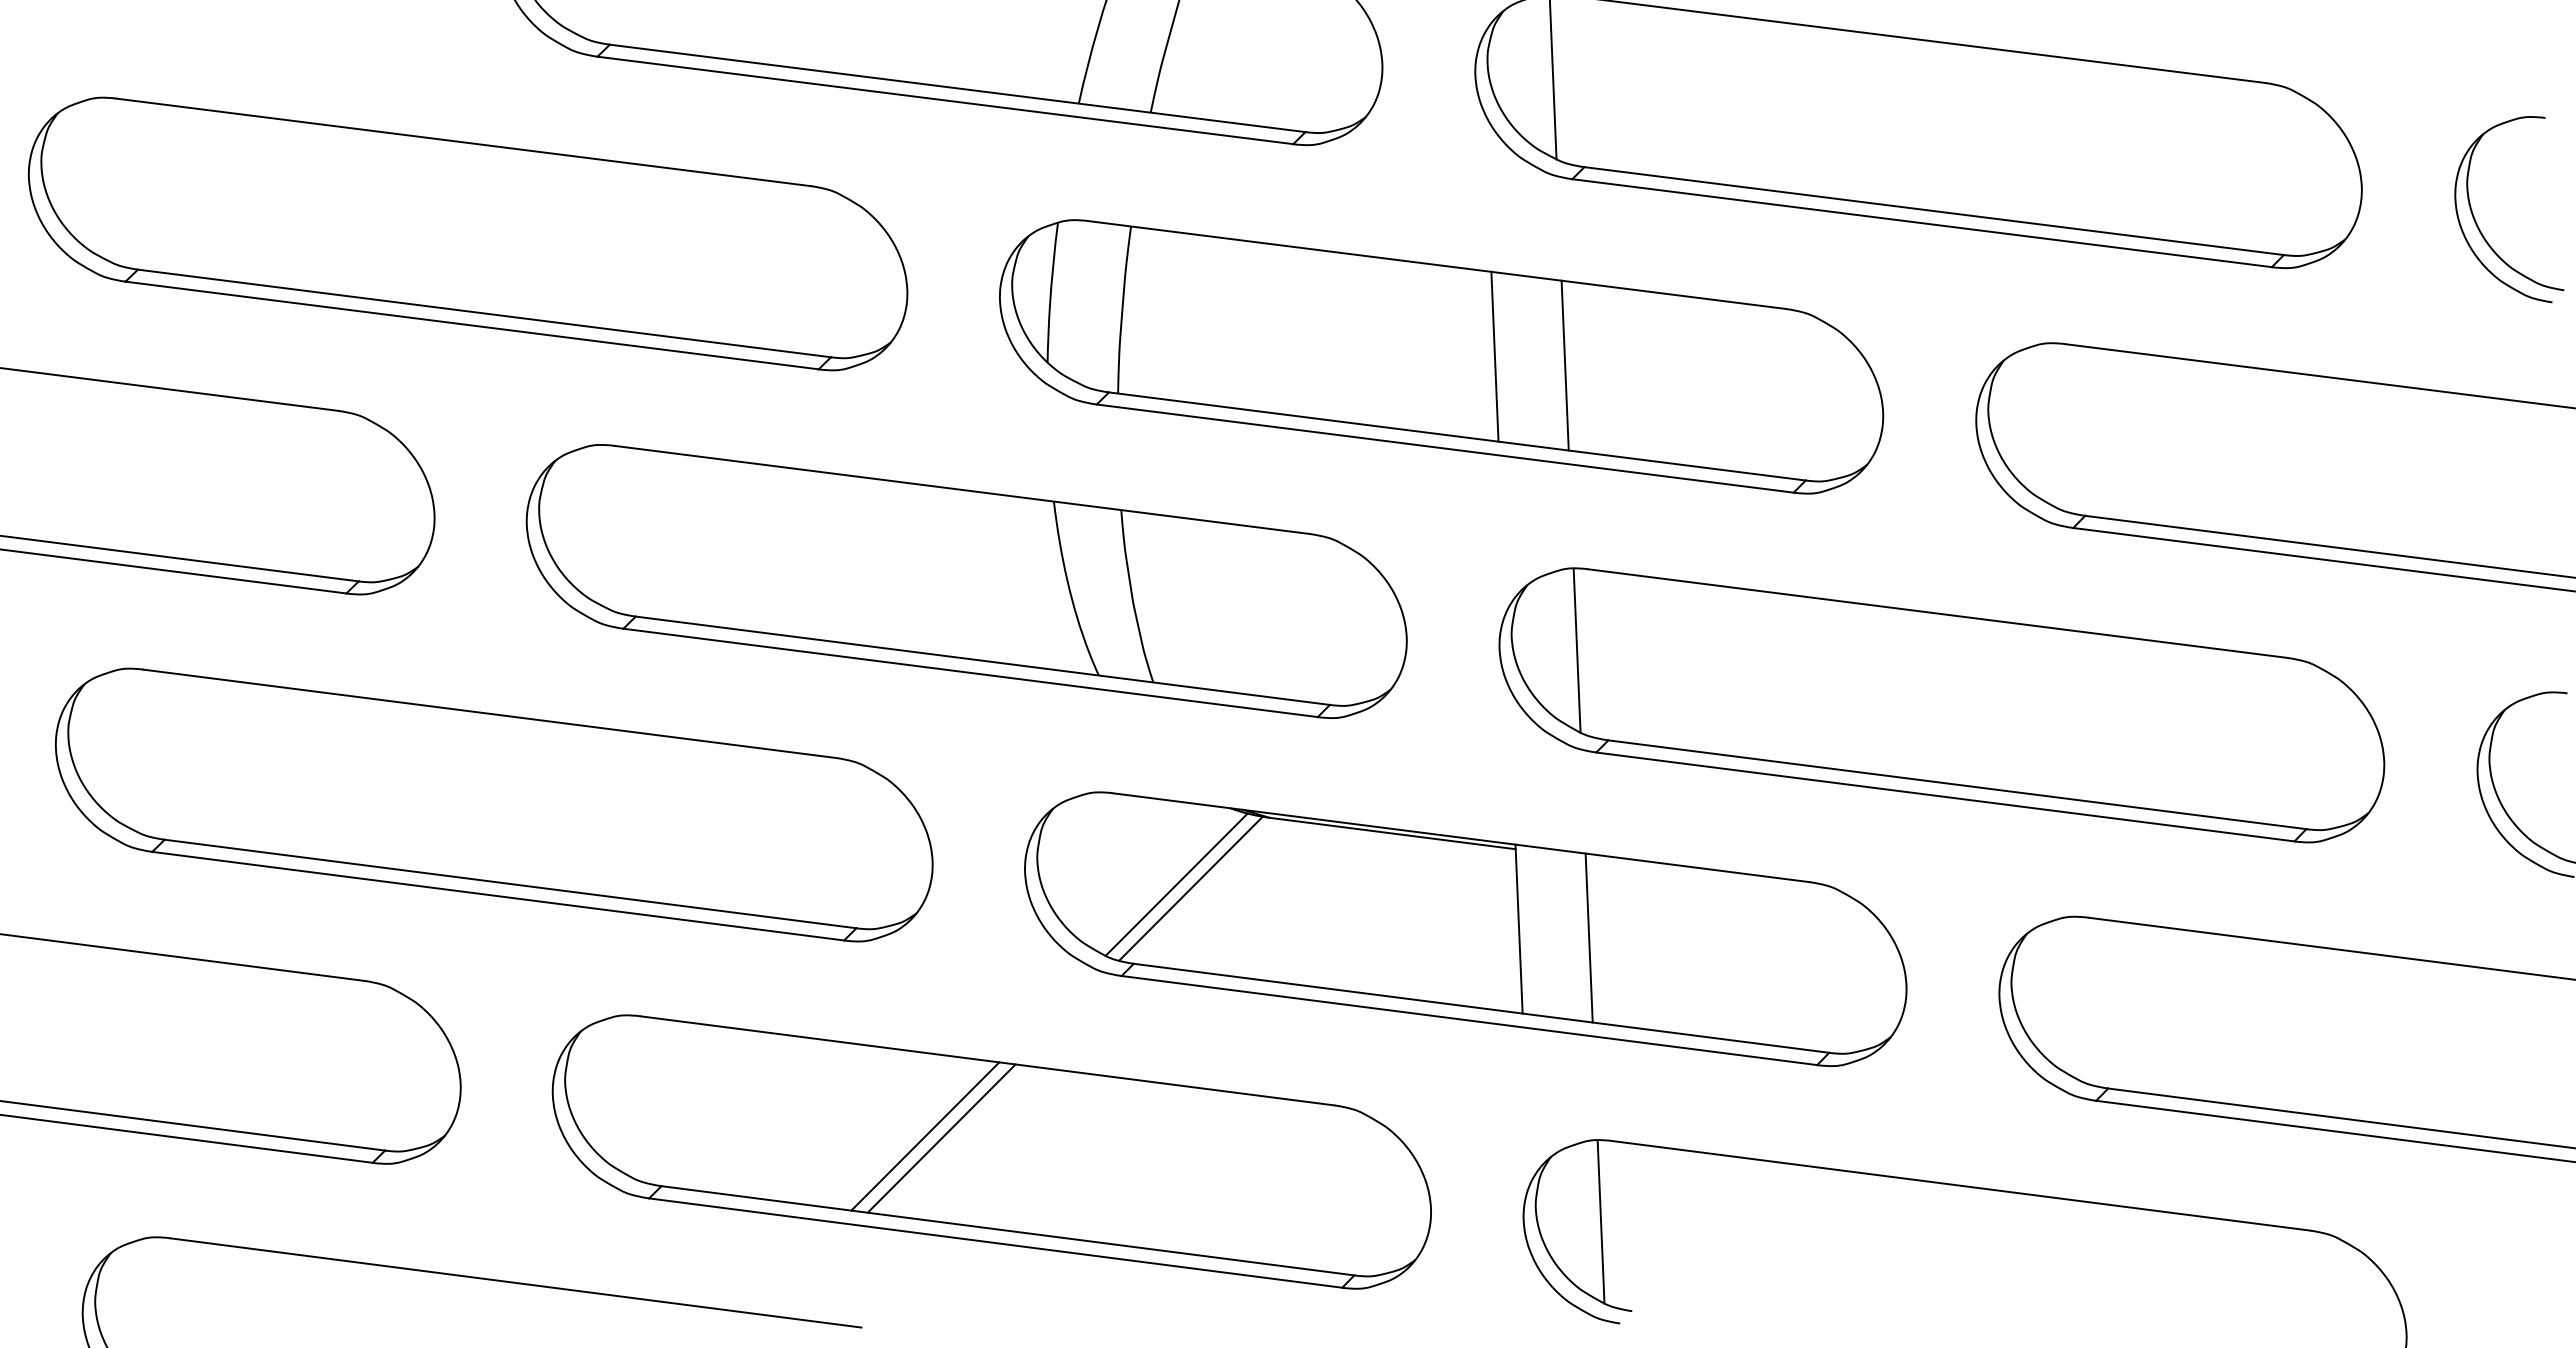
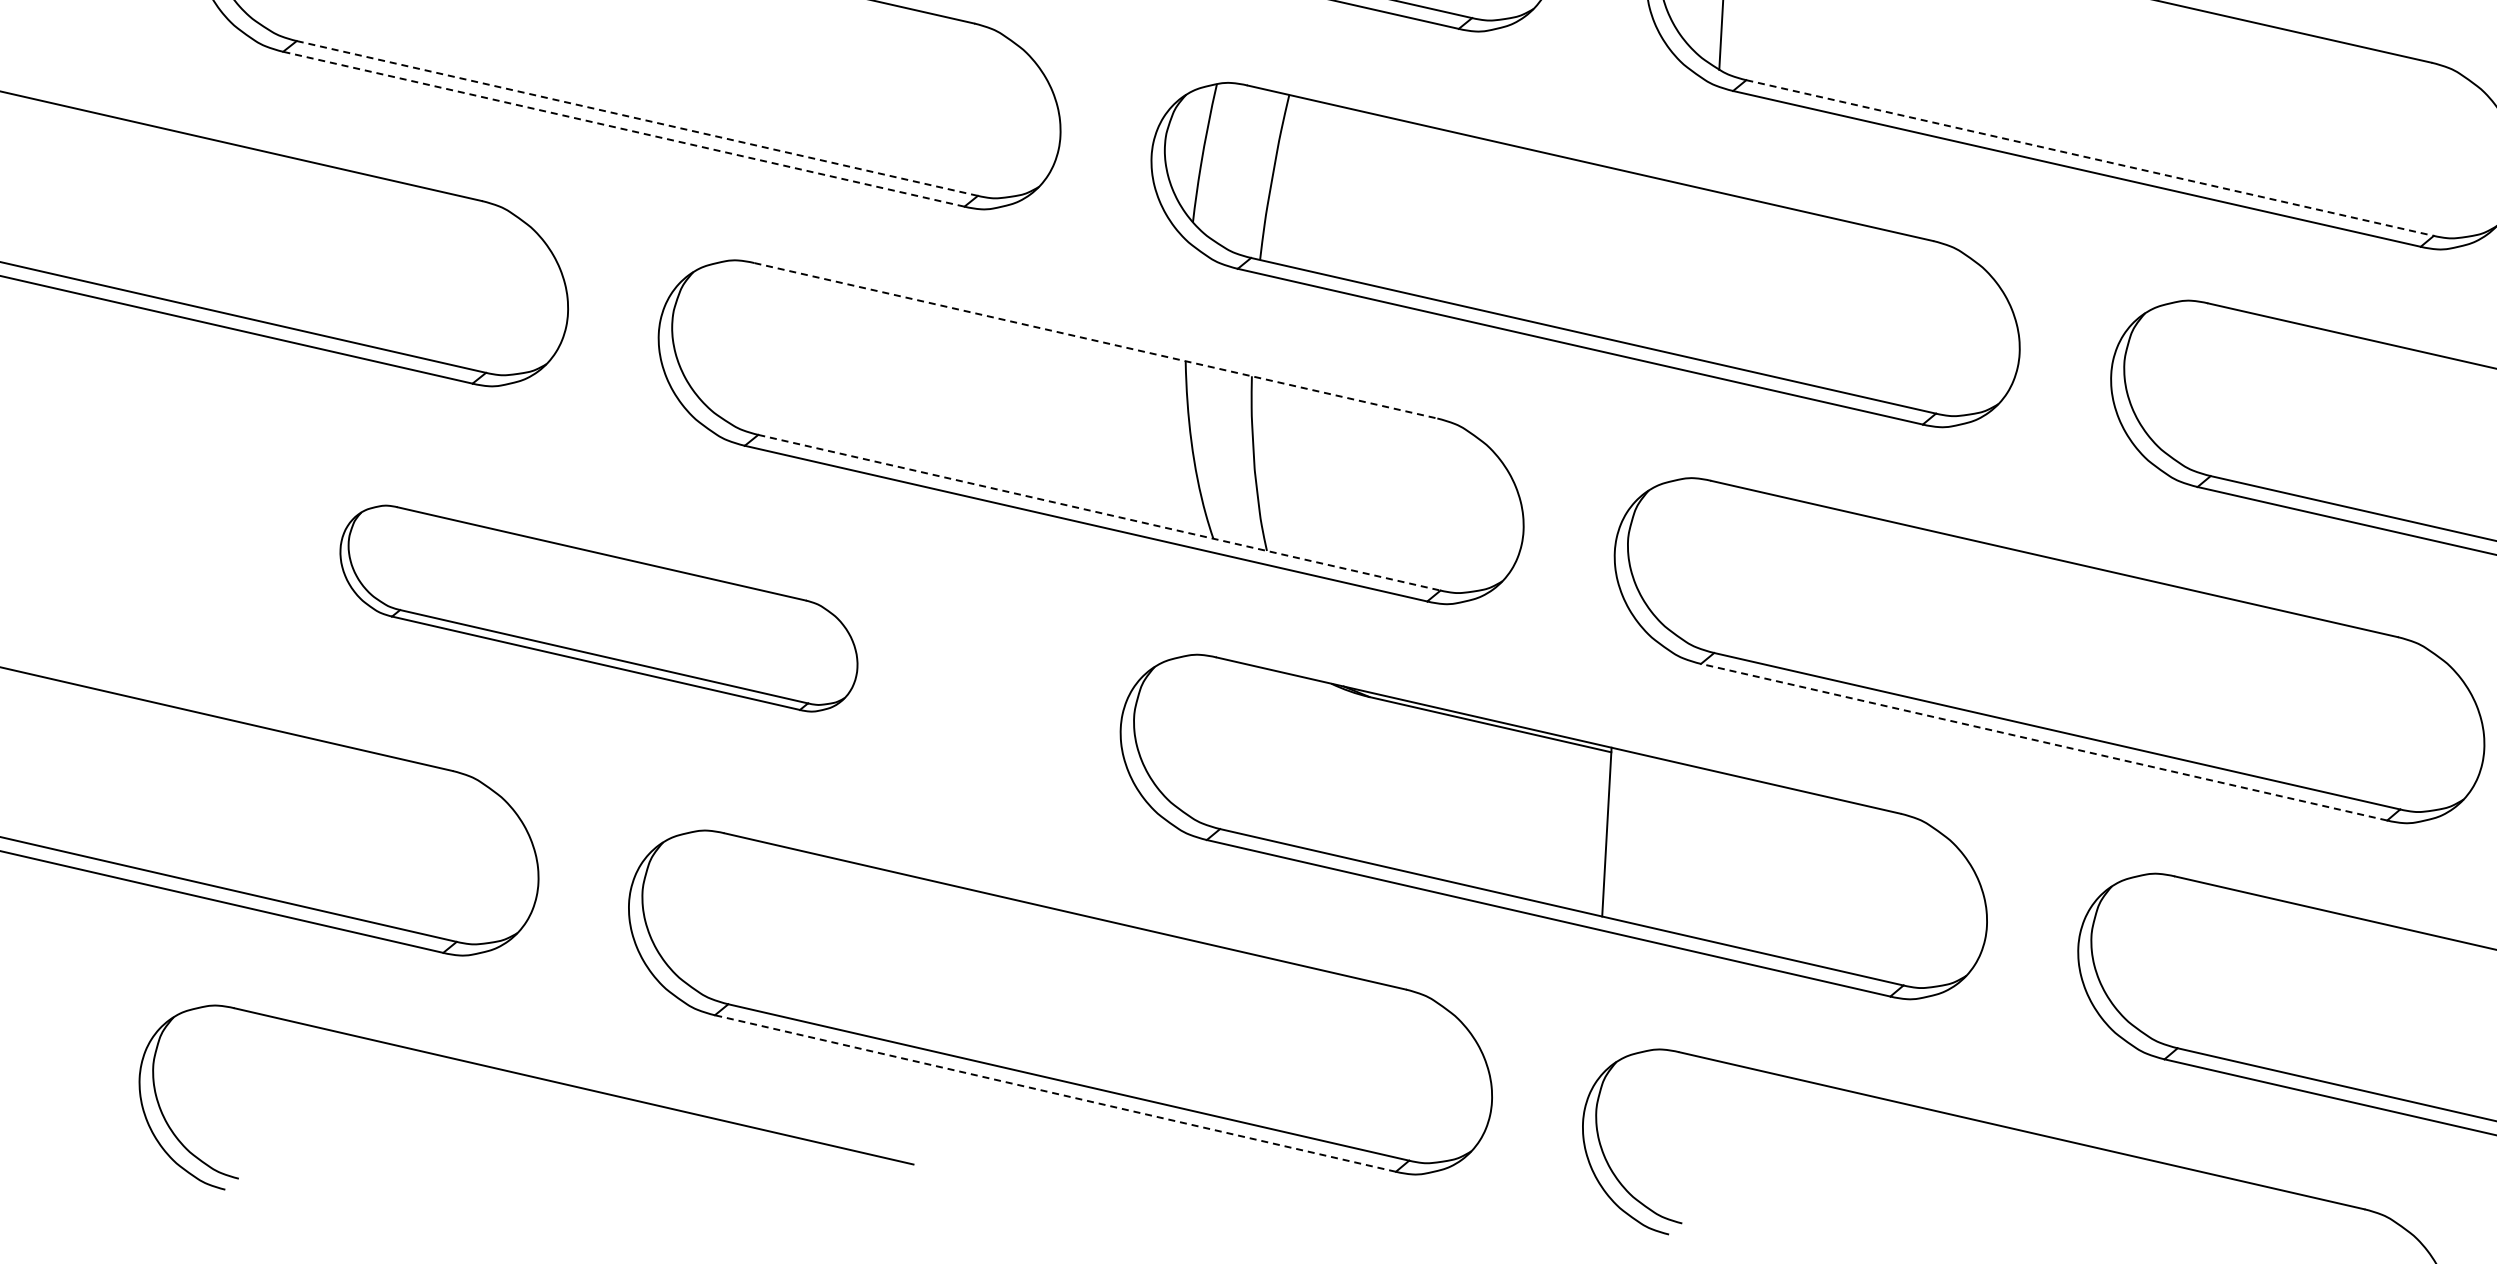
line: (1934, 211) -> (2090, 158), solid -> dashed
line: (485, 313) -> (638, 118), solid -> dashed
line: (471, 325) -> (623, 129), solid -> dashed
line: (1494, 356) -> (1638, 259), removed
line: (1564, 365) -> (1707, 275), removed
line: (963, 490) -> (1096, 341), solid -> dashed
line: (1576, 650) -> (1691, 560), removed
line: (982, 660) -> (1099, 512), solid -> dashed
line: (1945, 796) -> (2044, 741), solid -> dashed
part: (493, 804) -> (598, 608), size x0.6
line: (1176, 884) -> (1270, 754), removed
line: (1190, 888) -> (1283, 759), removed
line: (1588, 937) -> (1675, 847), removed
line: (925, 1136) -> (995, 980), removed
line: (941, 1138) -> (1011, 984), removed
line: (1600, 1221) -> (1659, 1131), removed
line: (995, 1243) -> (1055, 1093), solid -> dashed

